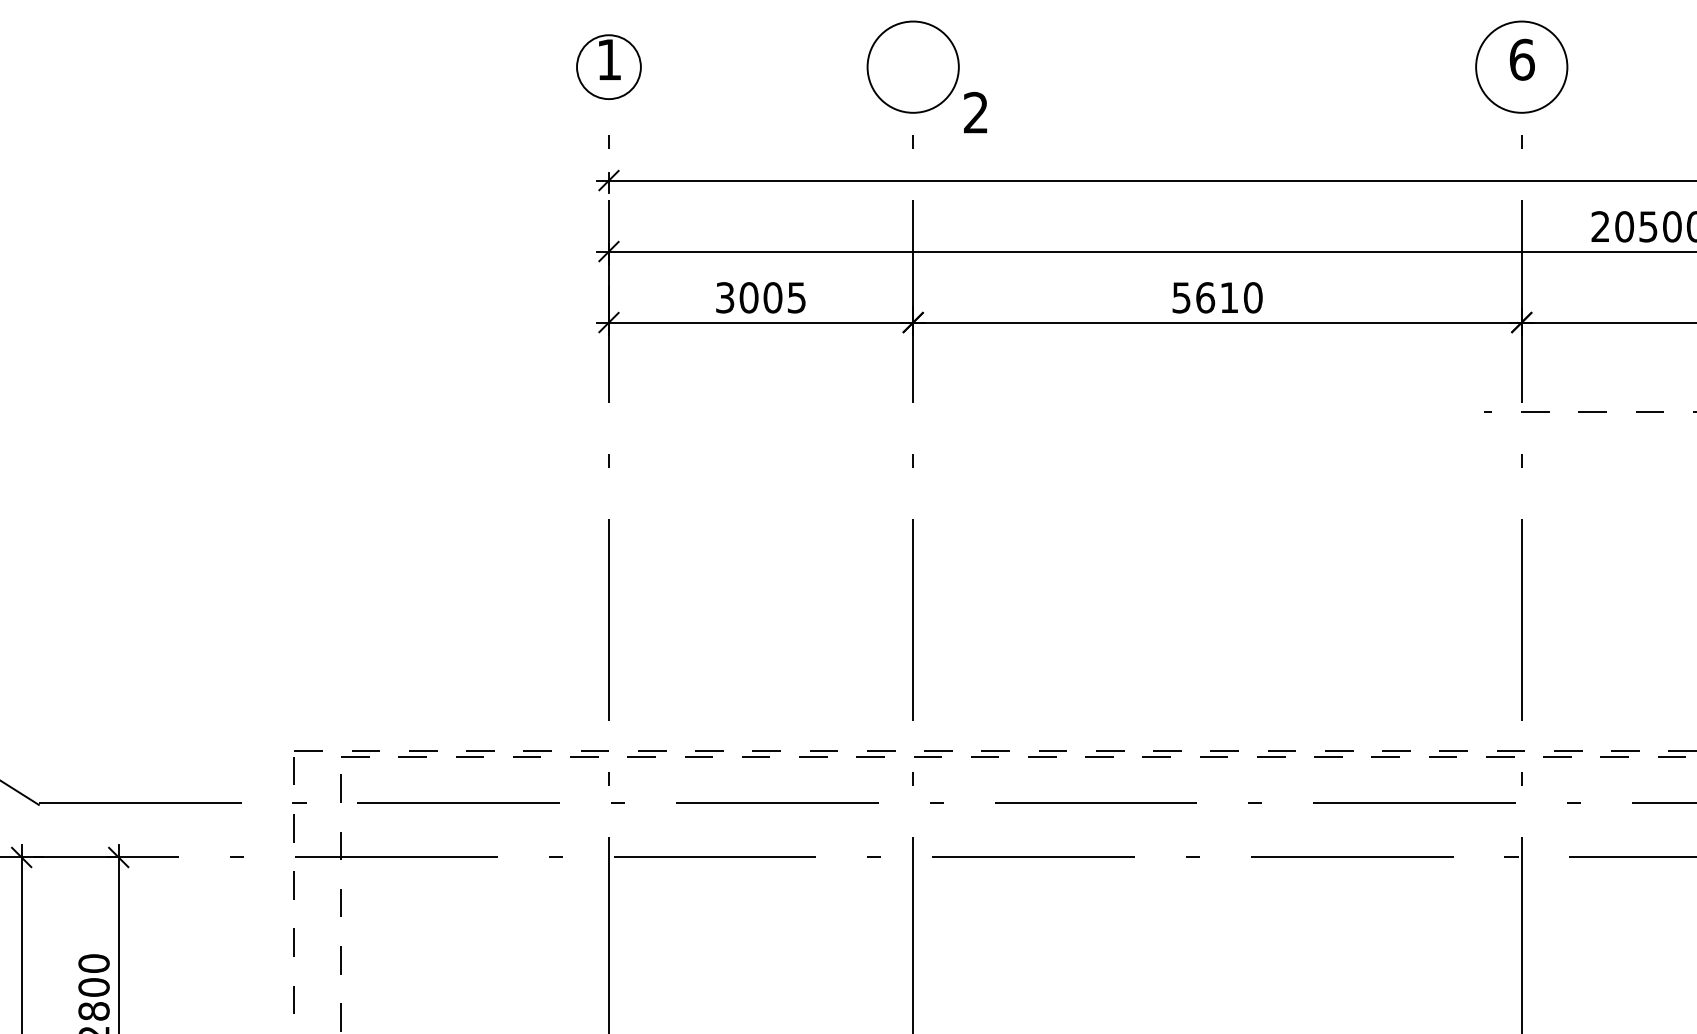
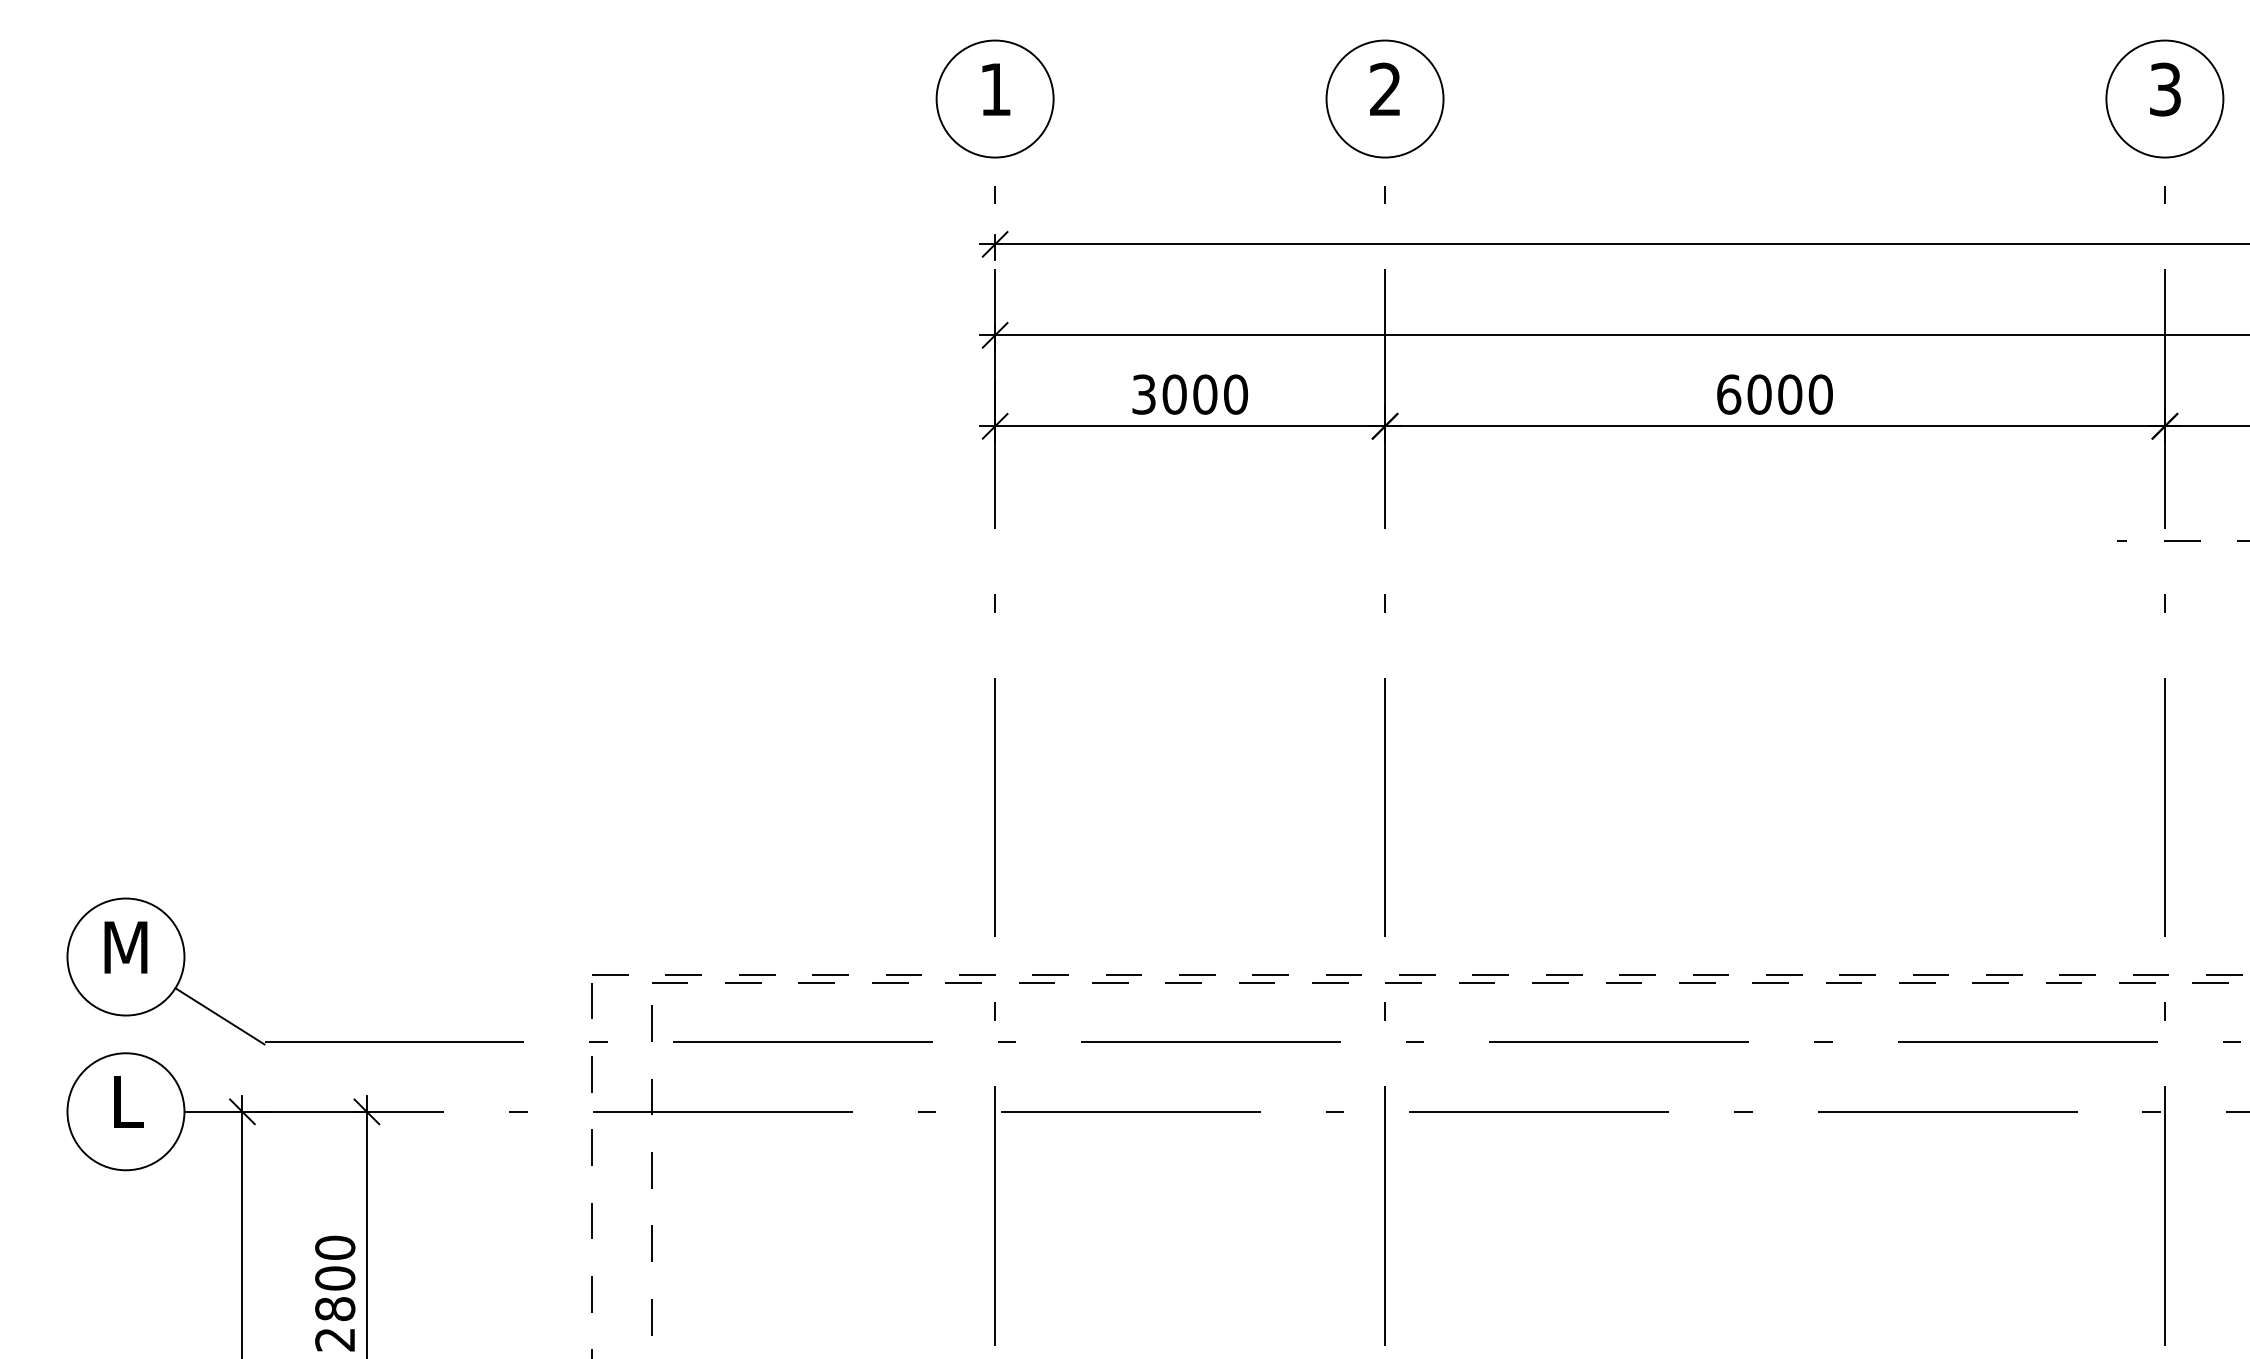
text: (1522, 59) -> (2165, 89), 6 -> 3
circle: (608, 66) -> (994, 98), size x1.43
text: (975, 112) -> (1384, 88), moved
text: (797, 297) -> (1236, 394), 3005 -> 3000
text: (1205, 297) -> (1759, 394), 5610 -> 6000

